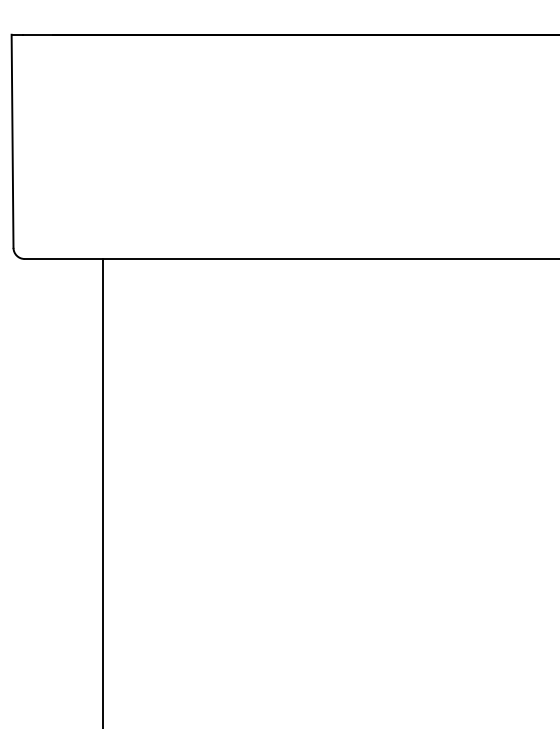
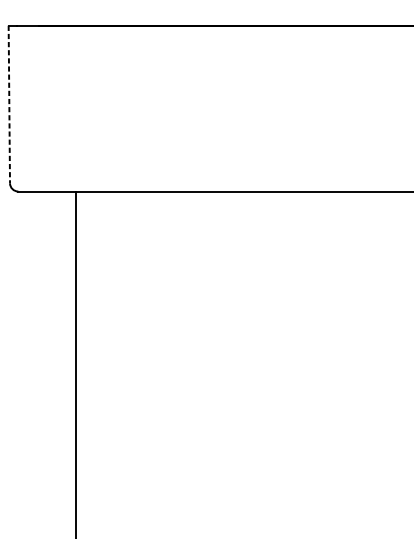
line: (12, 141) -> (9, 104), solid -> dashed

